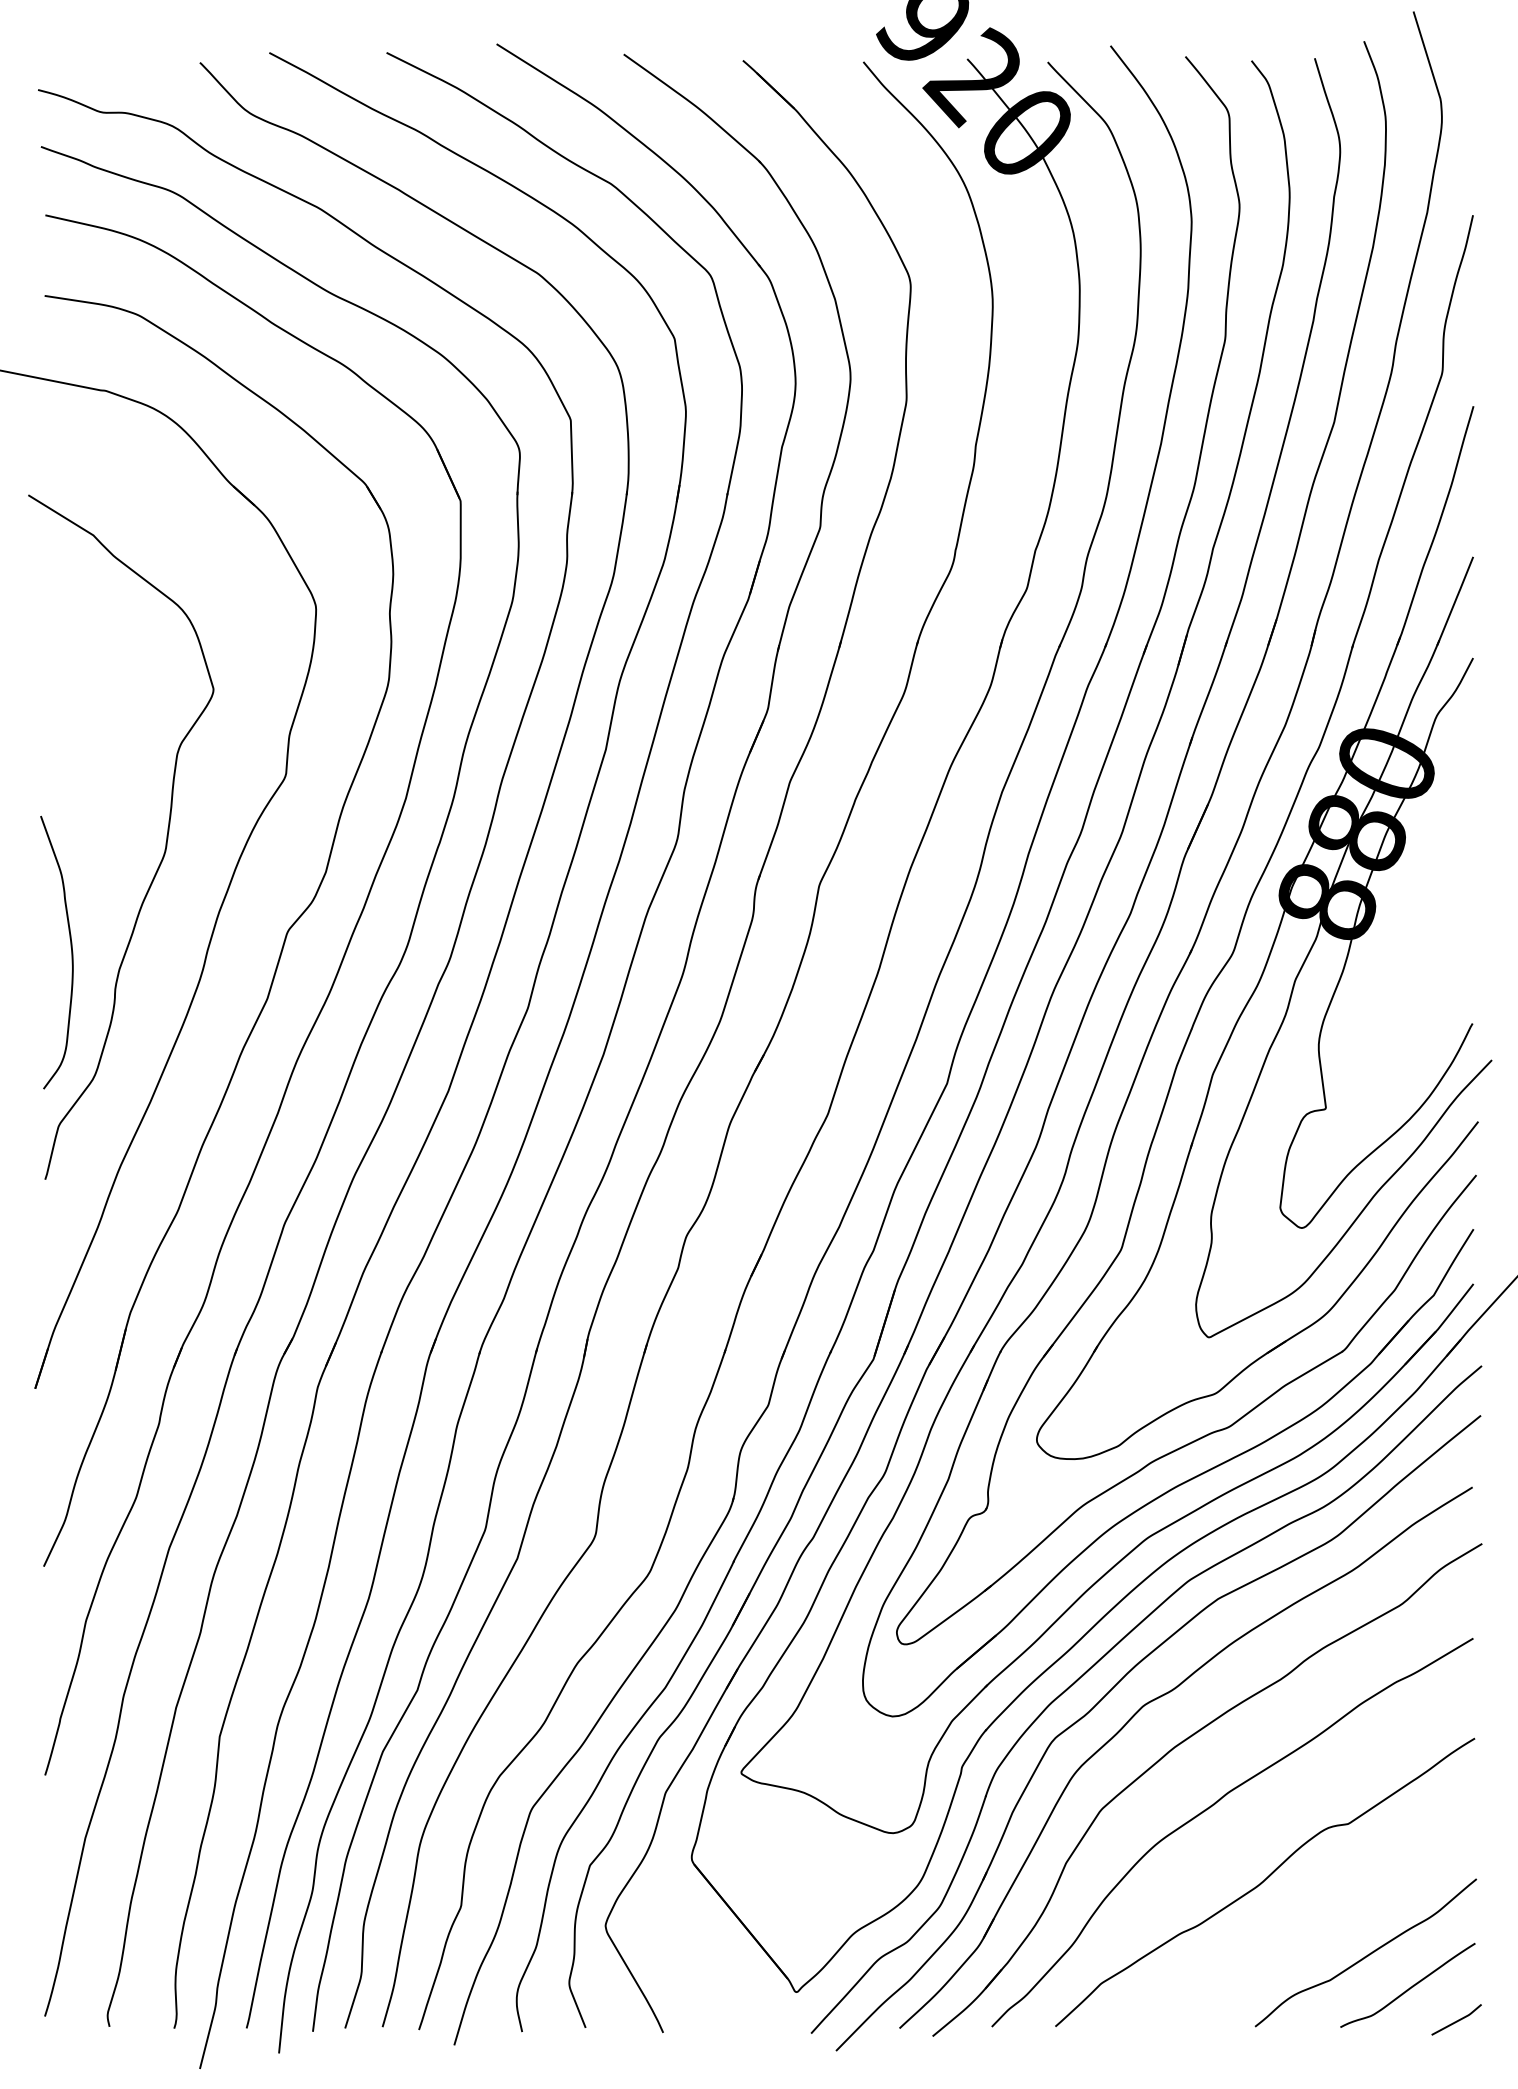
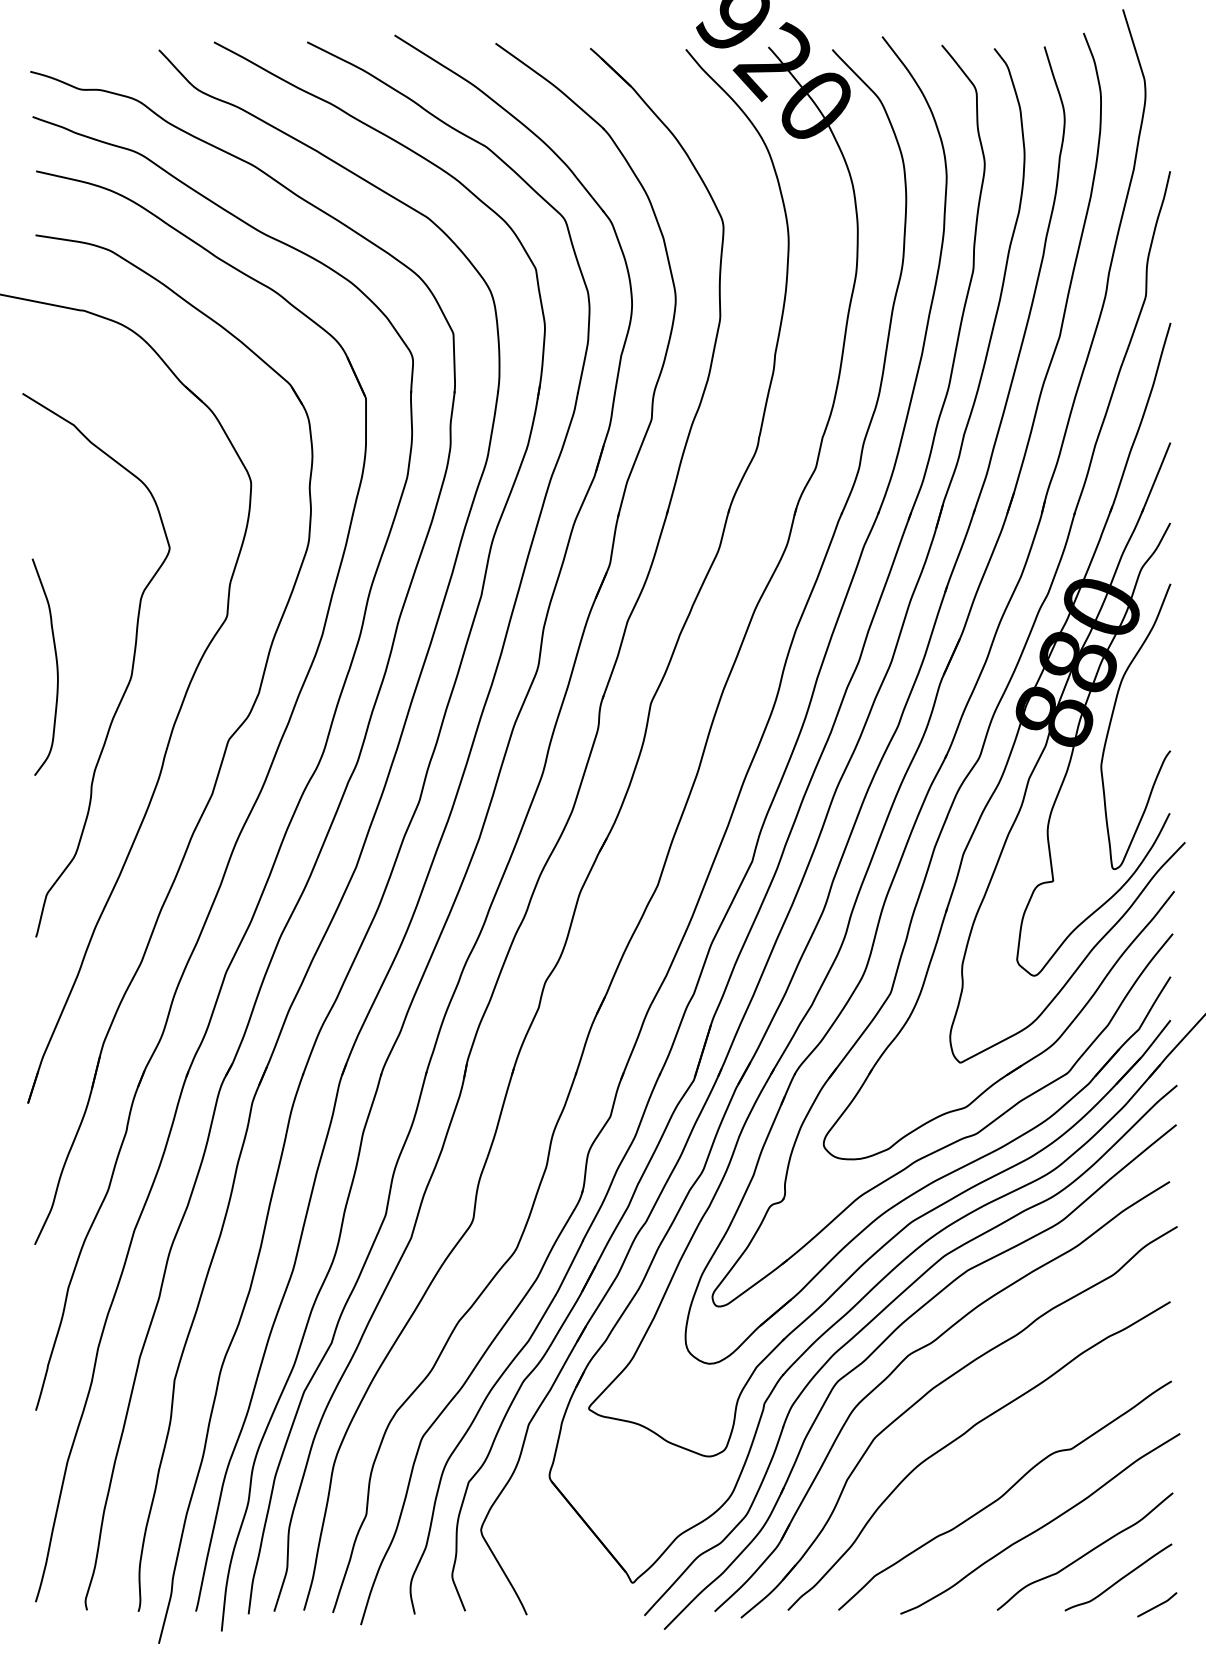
curve: (1399, 906) -> (1111, 720), added
curve: (70, 947) -> (56, 663), moved
curve: (1310, 1921) -> (1041, 1526), added

